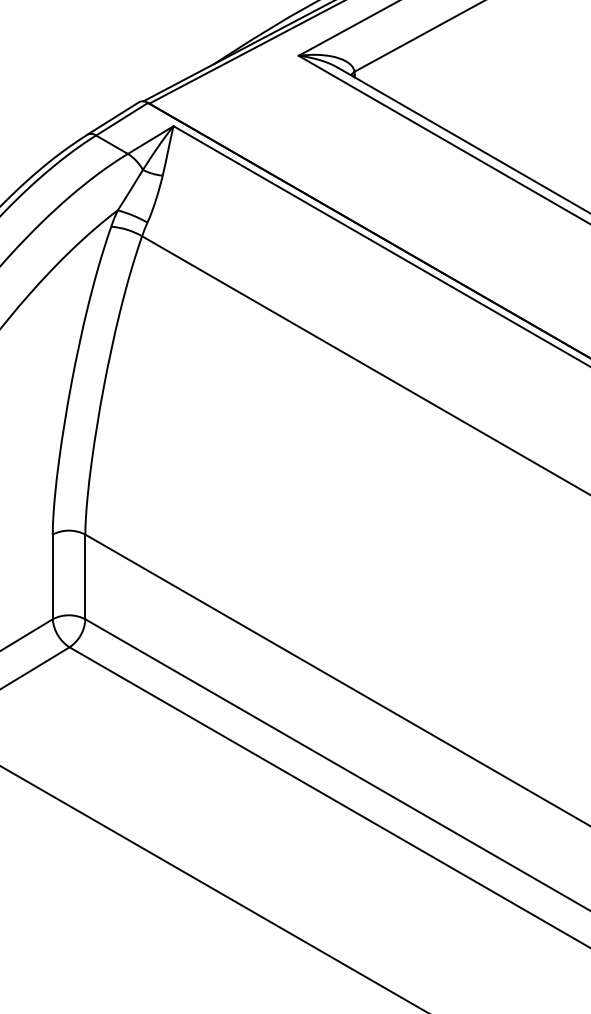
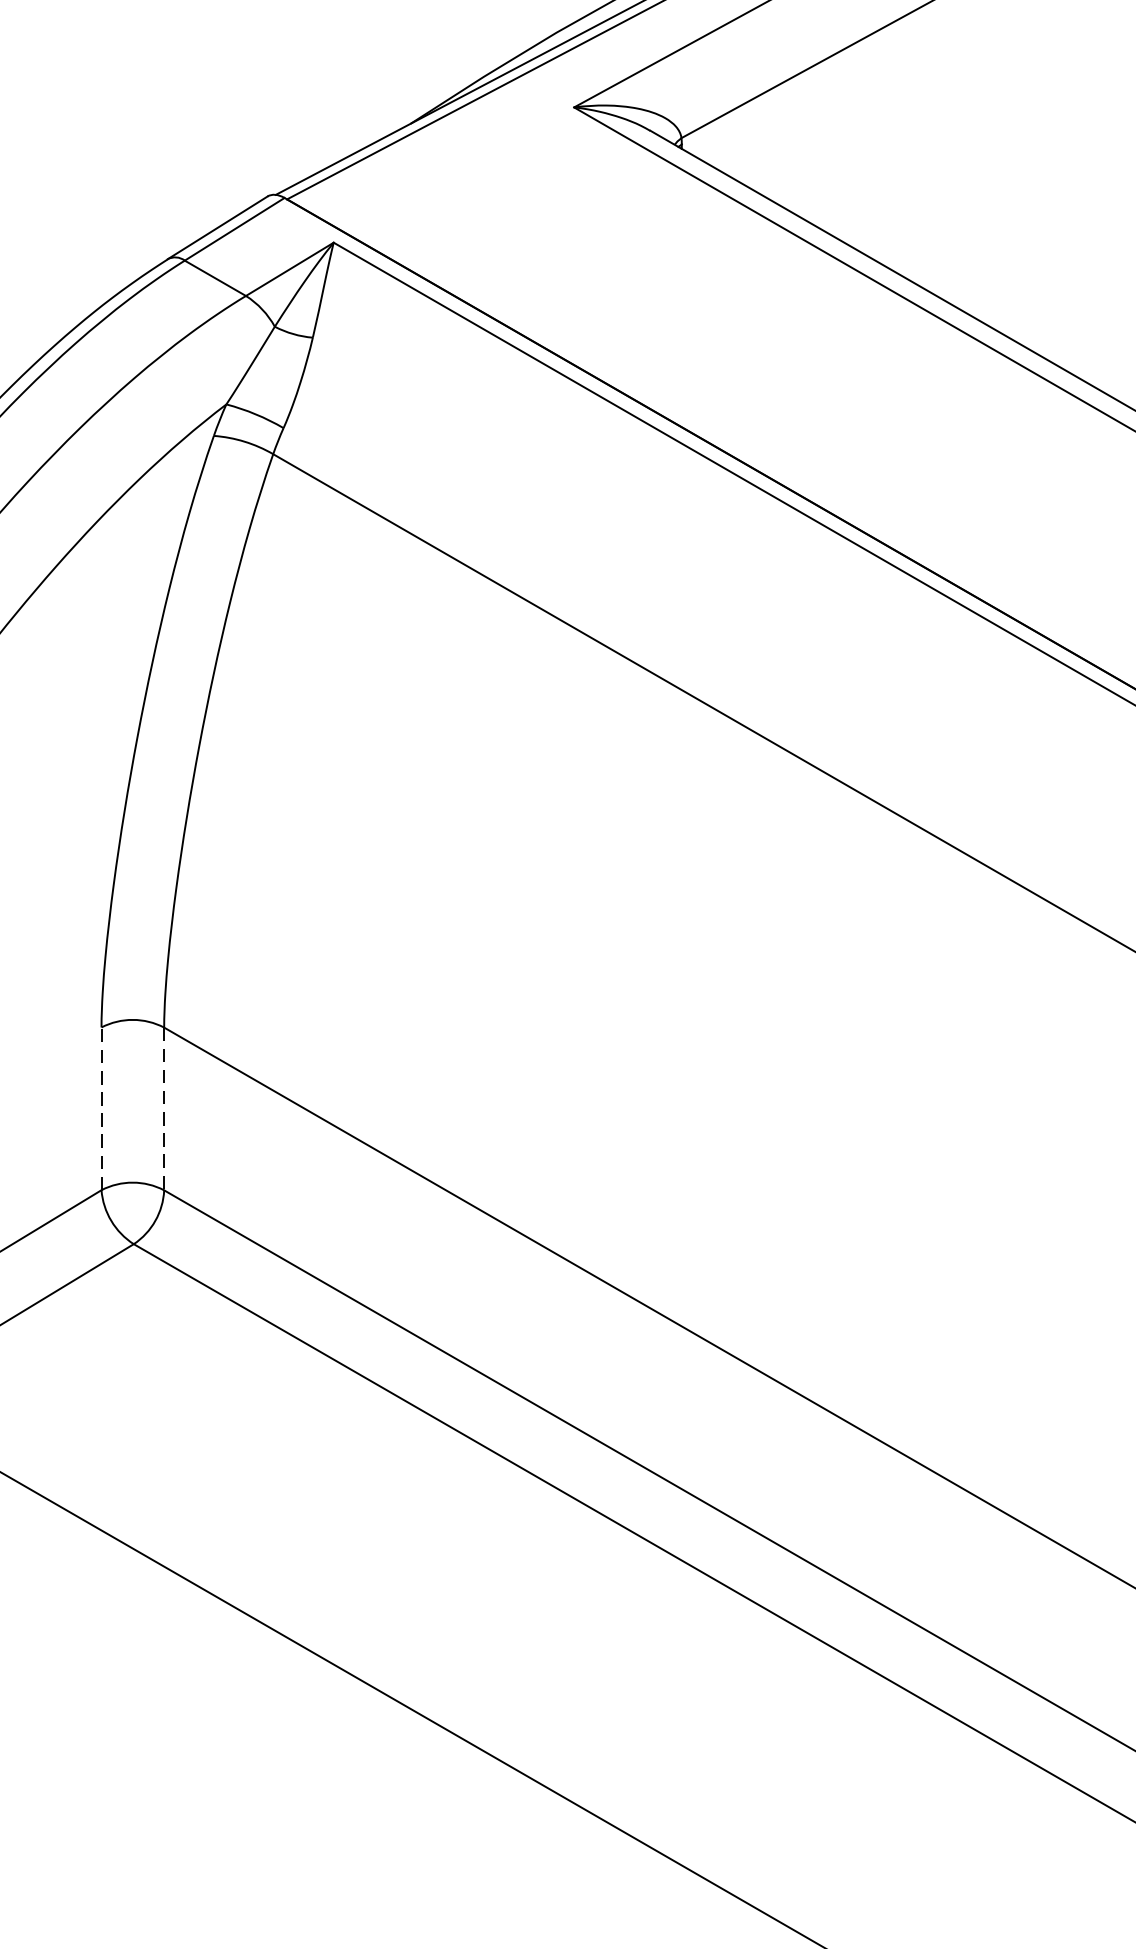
line: (52, 576) -> (101, 1108), solid -> dashed
line: (85, 577) -> (164, 1109), solid -> dashed

